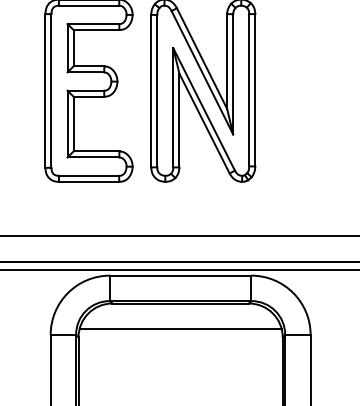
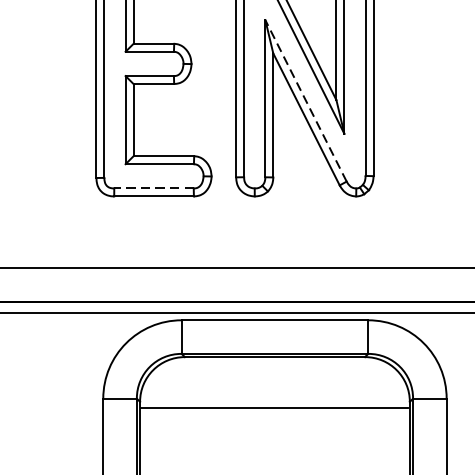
line: (203, 109) -> (305, 100), solid -> dashed
line: (88, 175) -> (153, 188), solid -> dashed
line: (180, 329) -> (274, 408), moved

